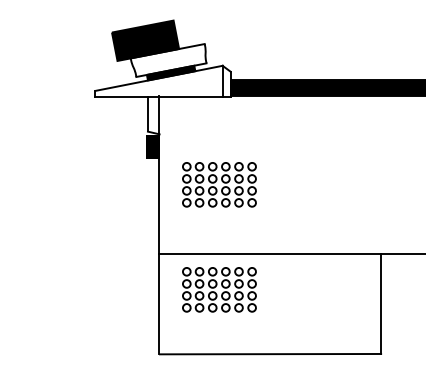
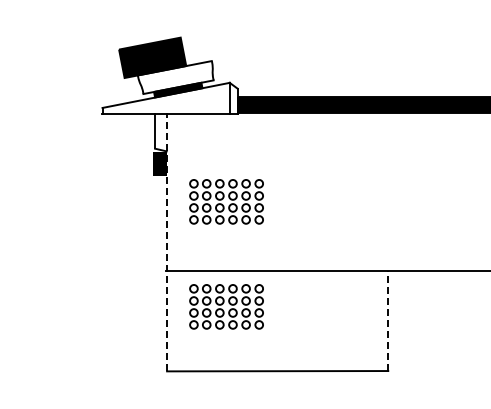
line: (159, 225) -> (166, 242), solid -> dashed
line: (381, 303) -> (388, 320), solid -> dashed

